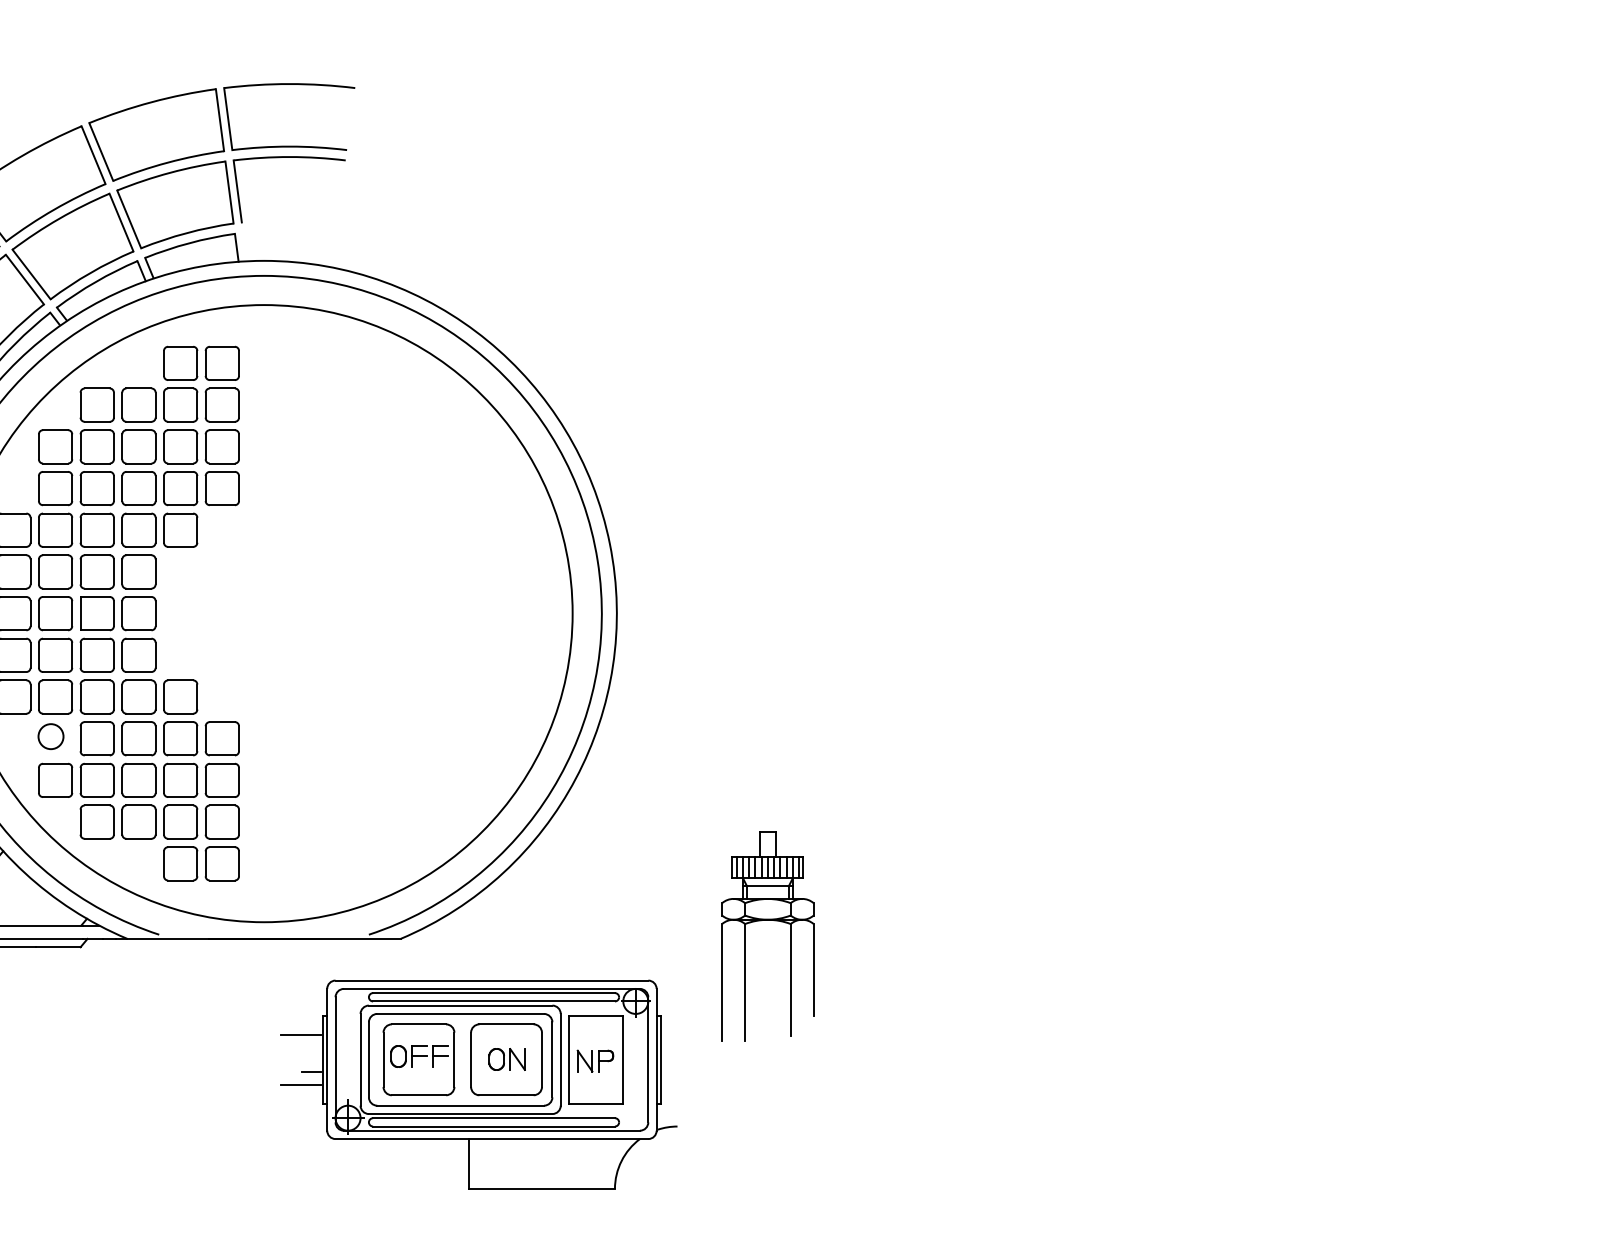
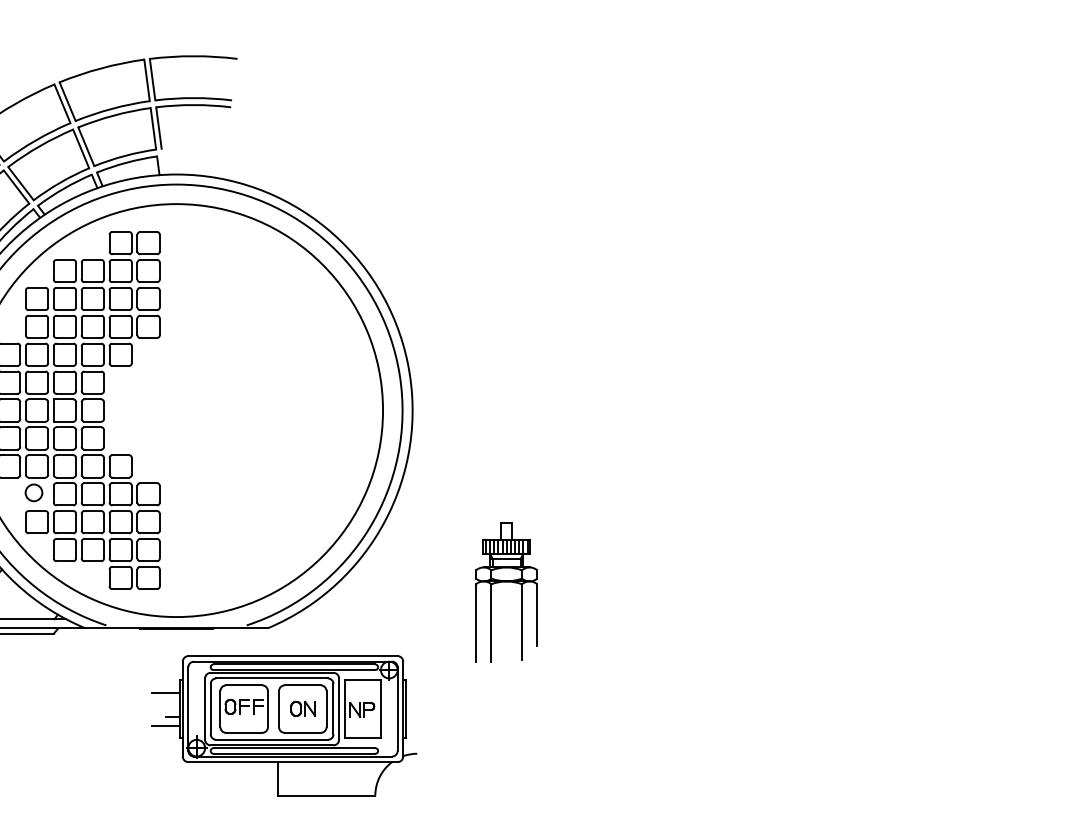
part: (767, 921) -> (506, 582), moved
part: (479, 1084) -> (284, 725), moved

